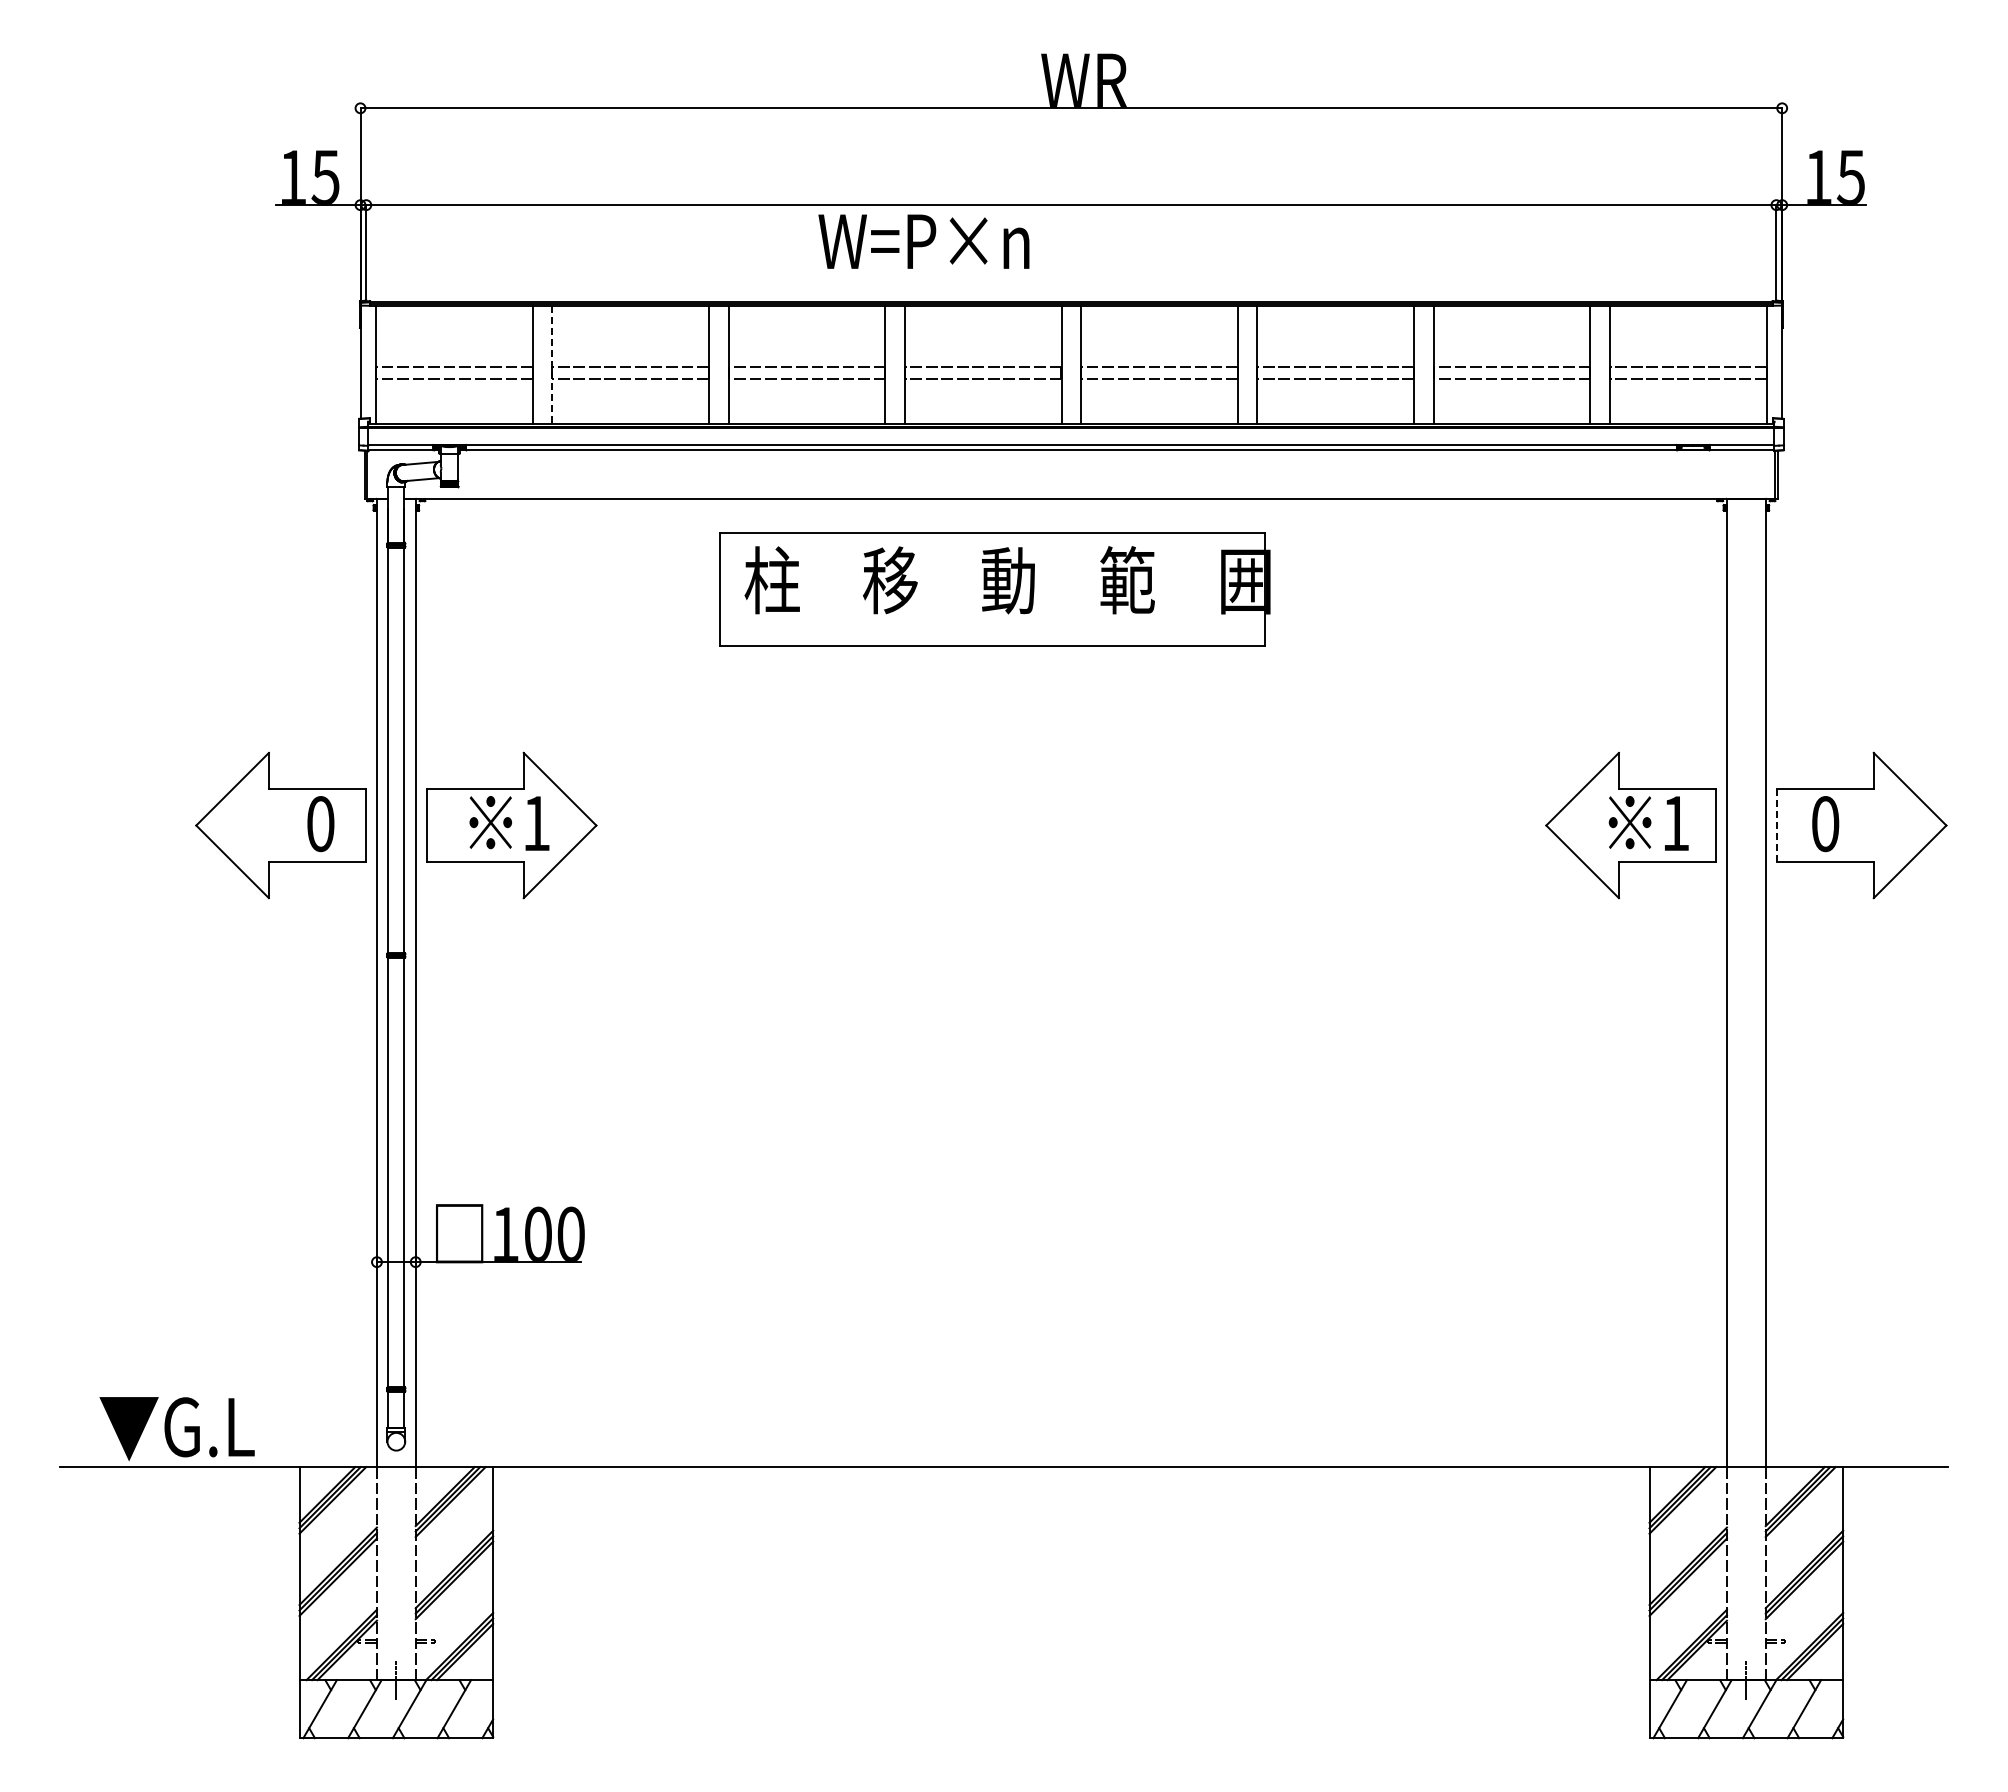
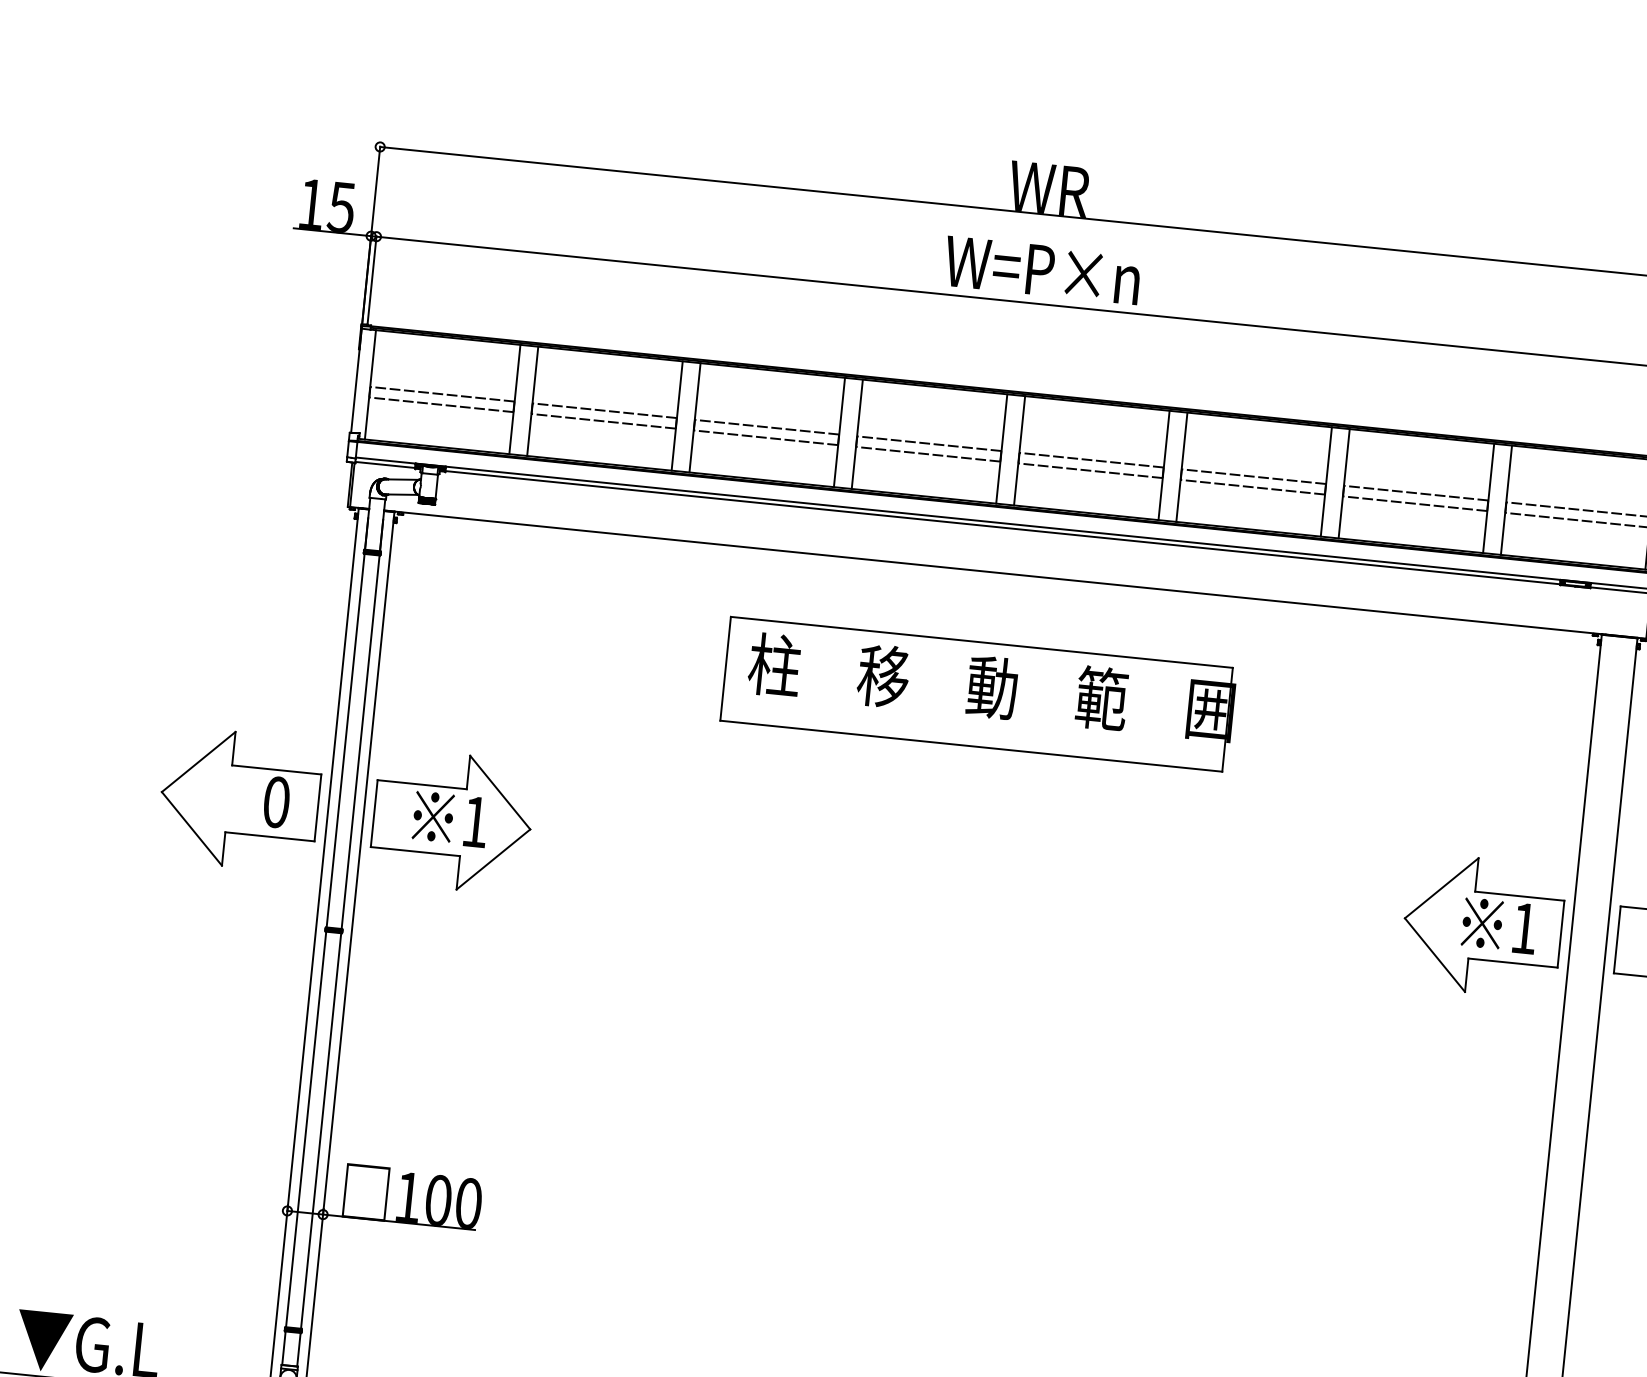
text: (923, 241) -> (1042, 270), moved
line: (552, 365) -> (532, 401), dashed -> solid
part: (994, 589) -> (978, 694), moved
line: (1776, 826) -> (1616, 940), dashed -> solid

